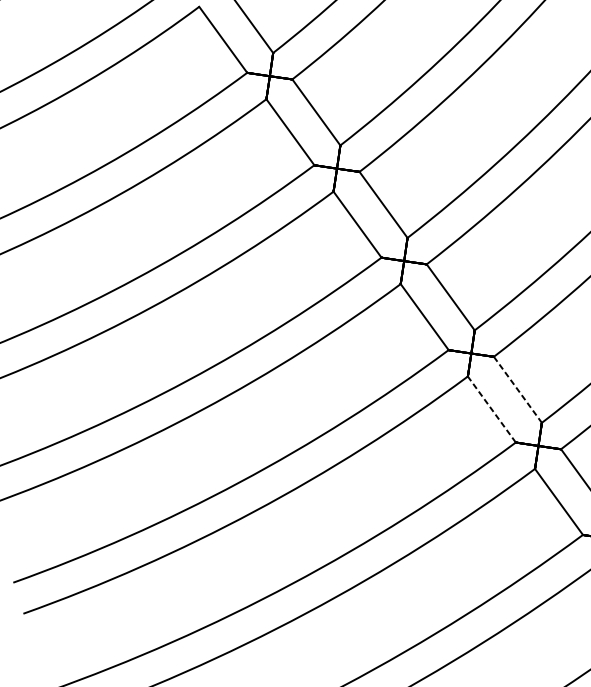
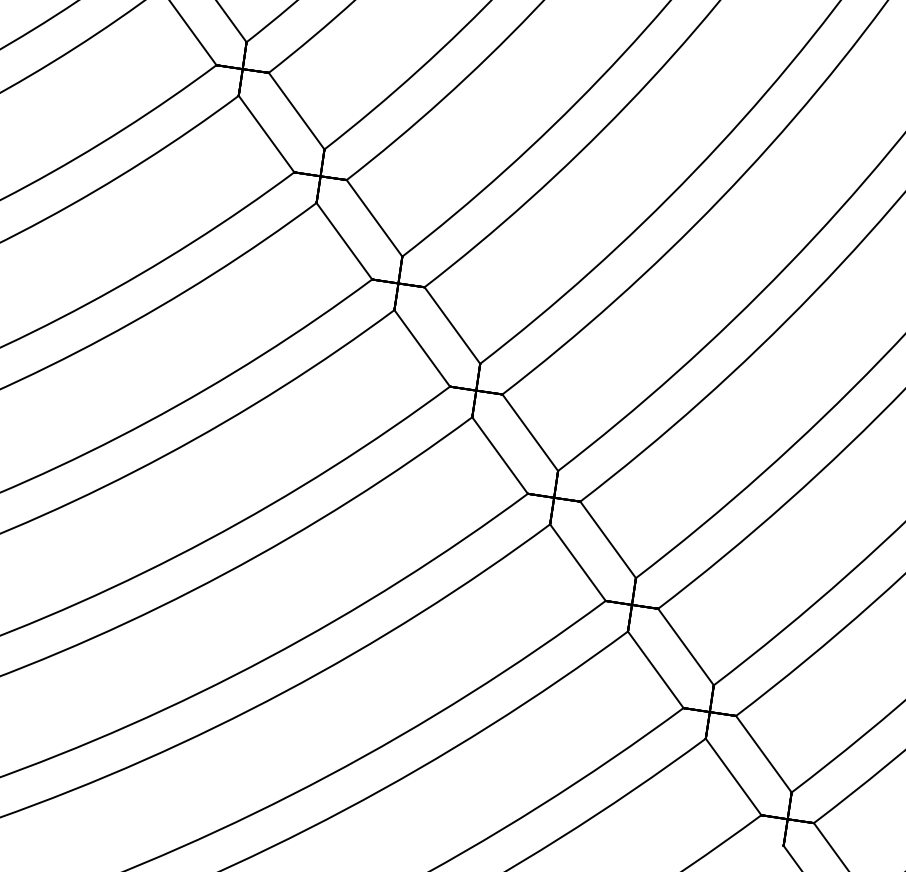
line: (518, 390) -> (530, 433), dashed -> solid
line: (491, 409) -> (499, 455), dashed -> solid

